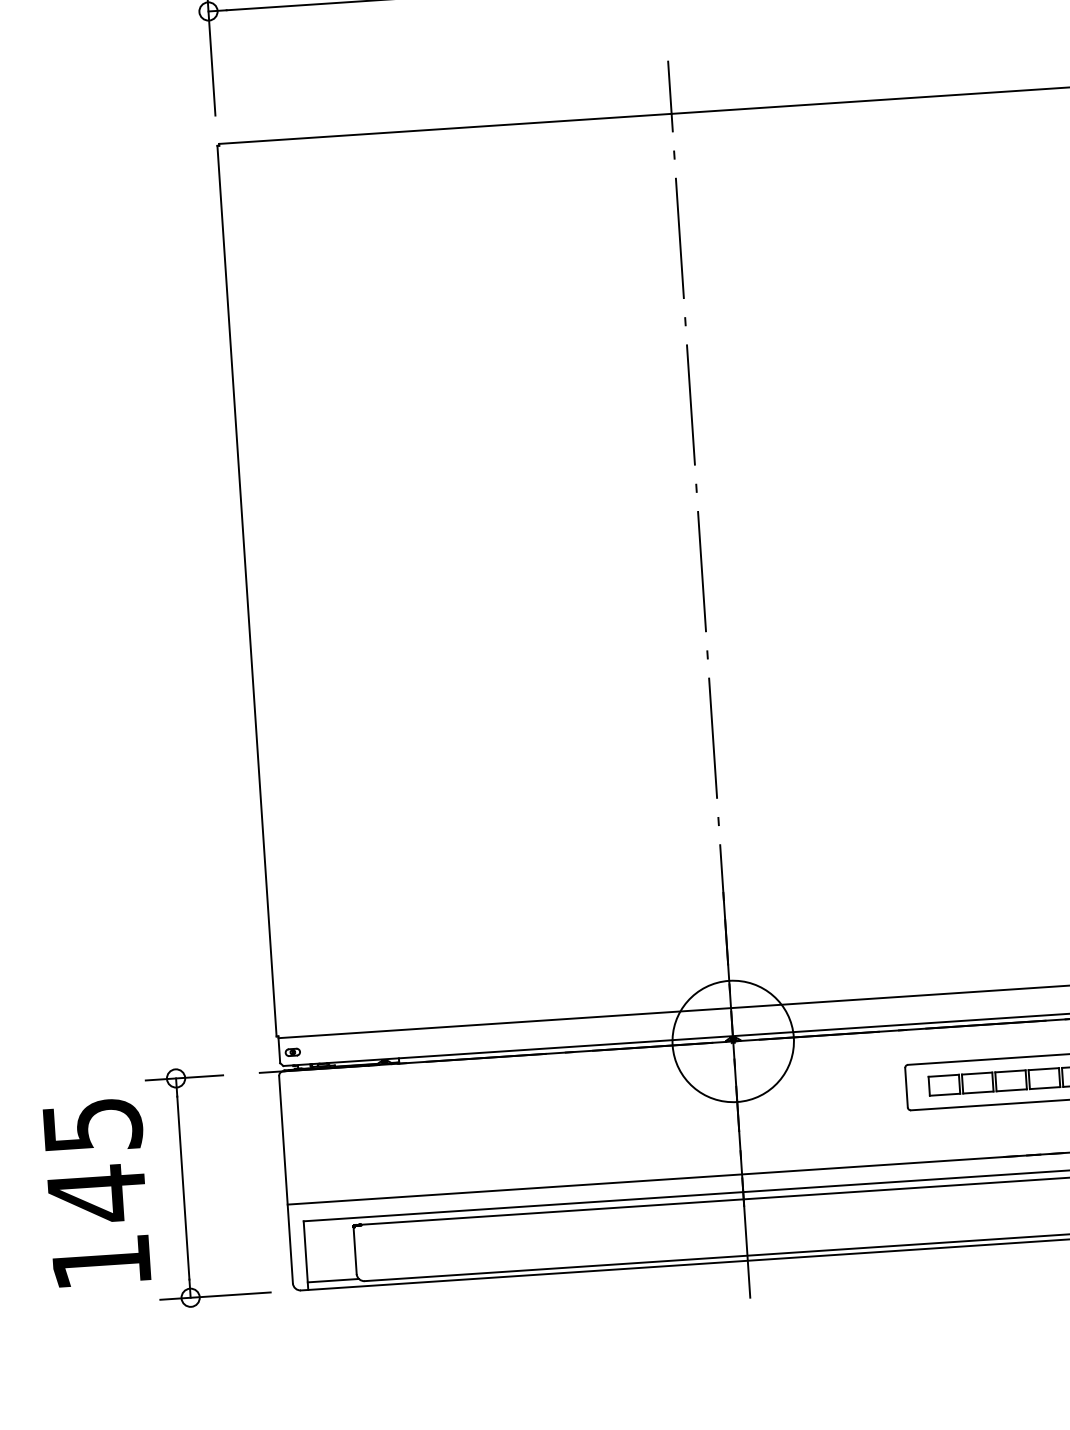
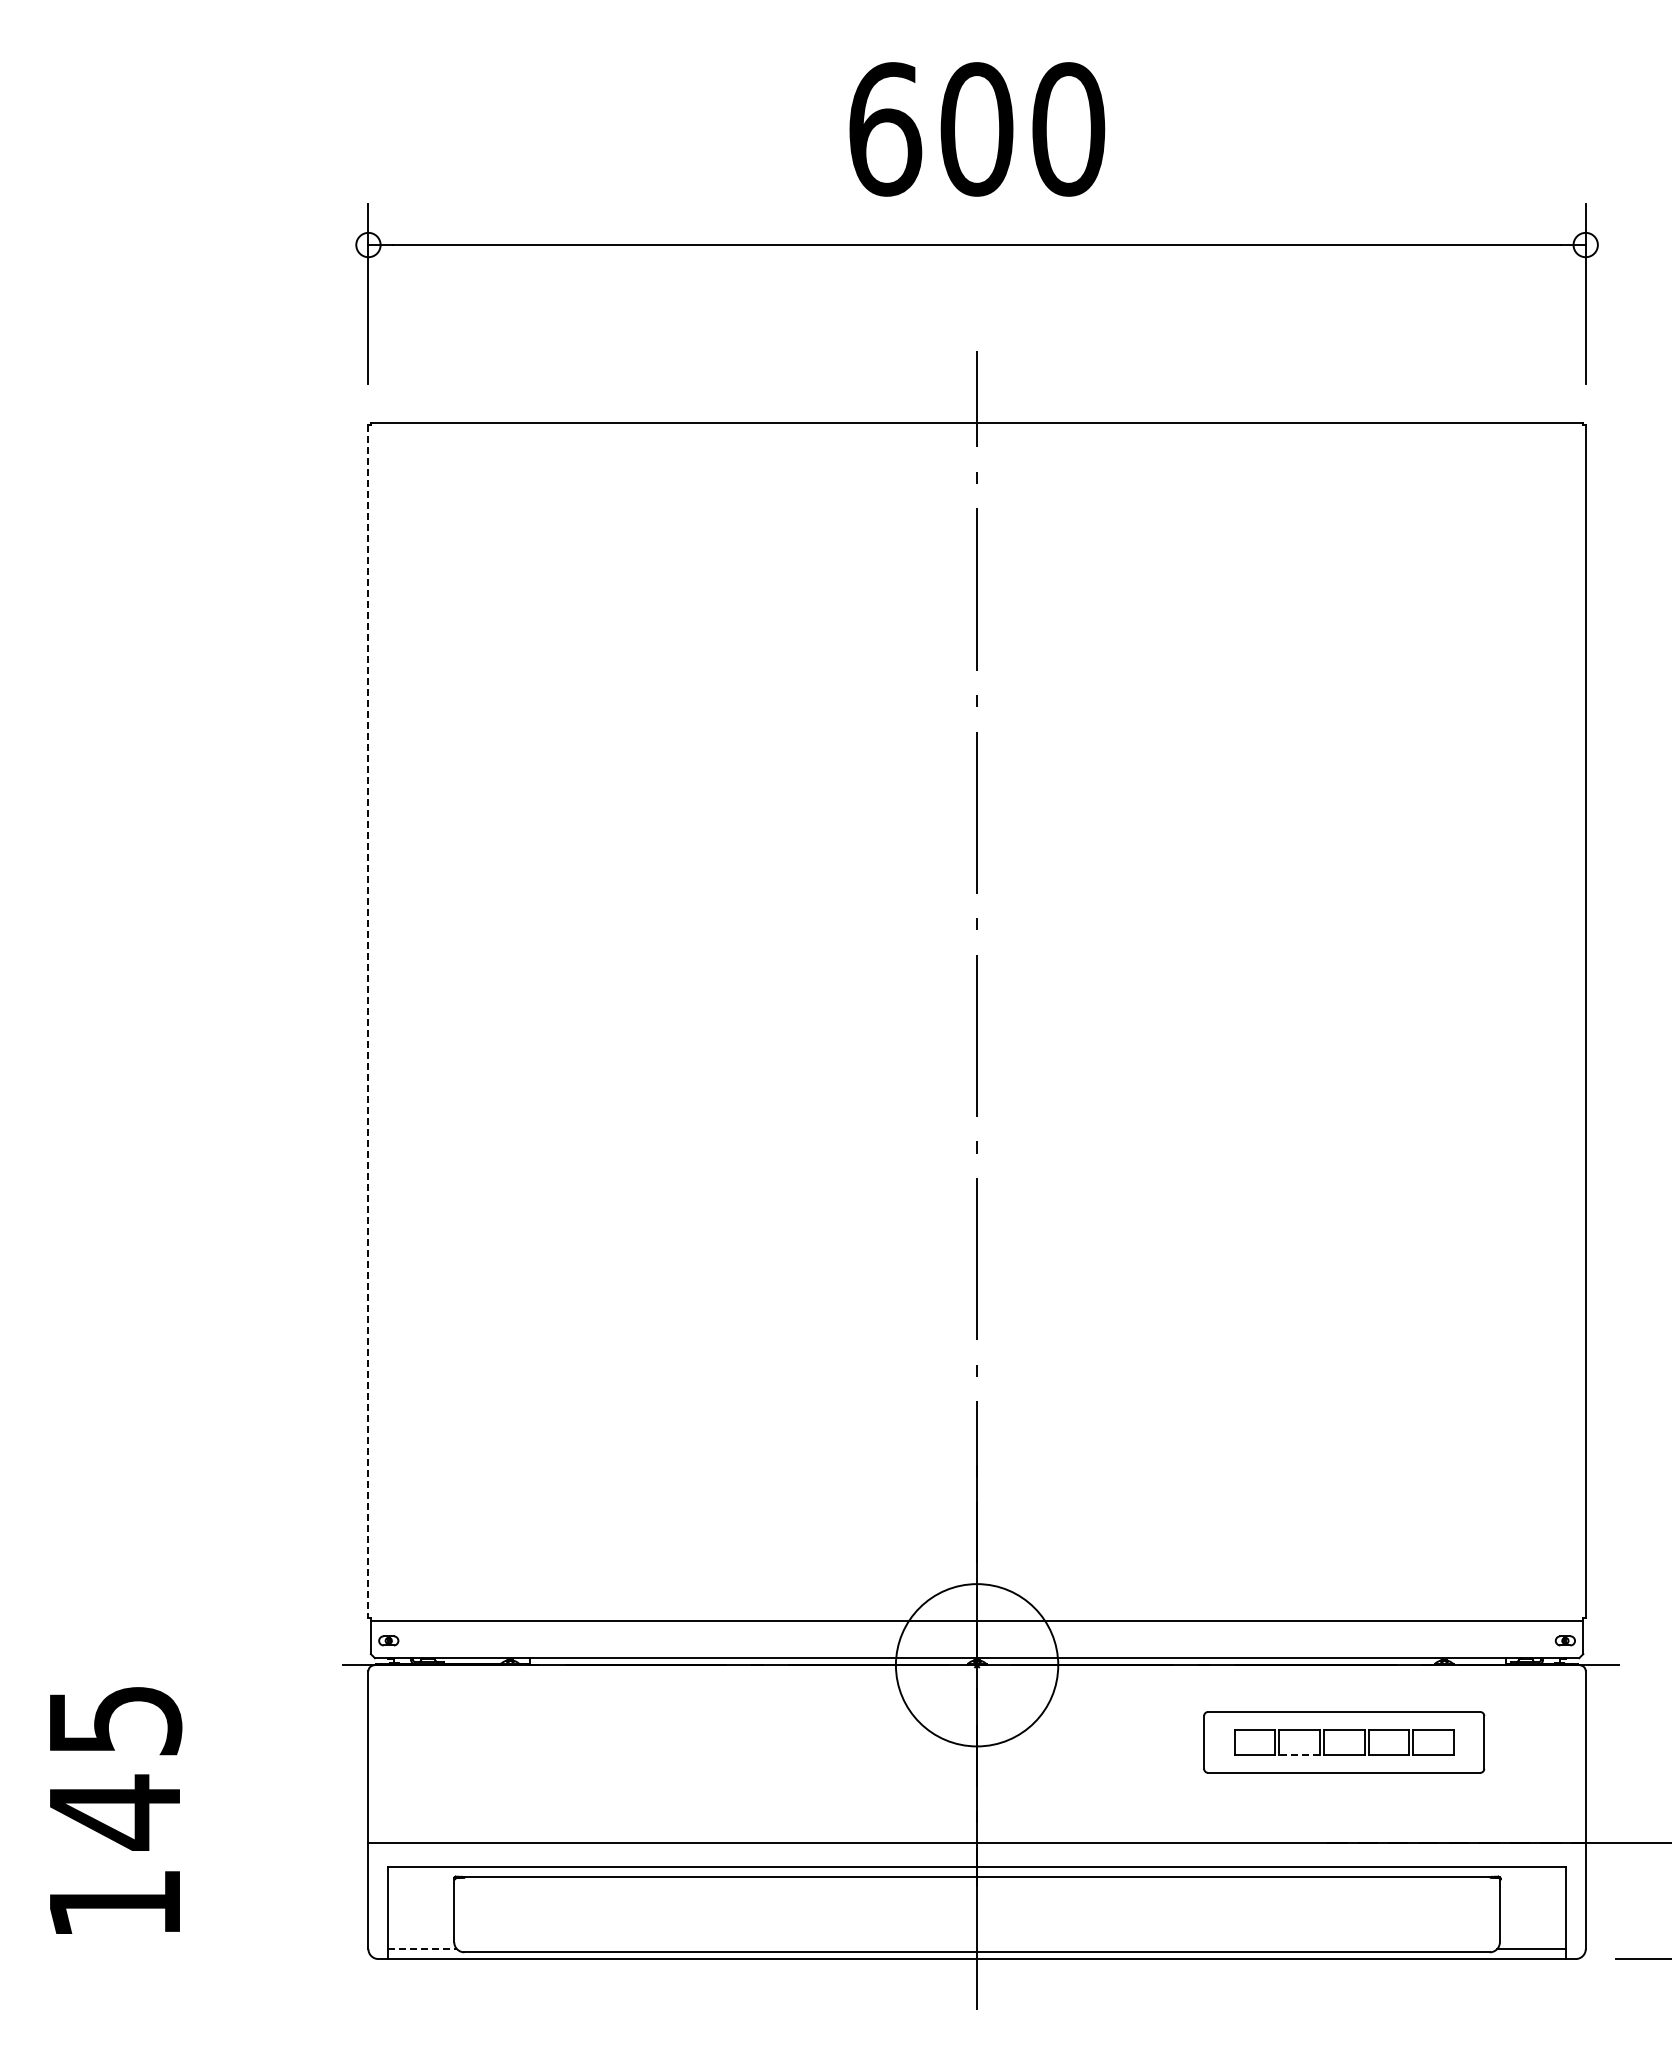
line: (247, 591) -> (368, 1021), solid -> dashed
line: (978, 1092) -> (1299, 1755), solid -> dashed
part: (183, 1188) -> (231, 1812), removed
line: (334, 1280) -> (423, 1948), solid -> dashed

